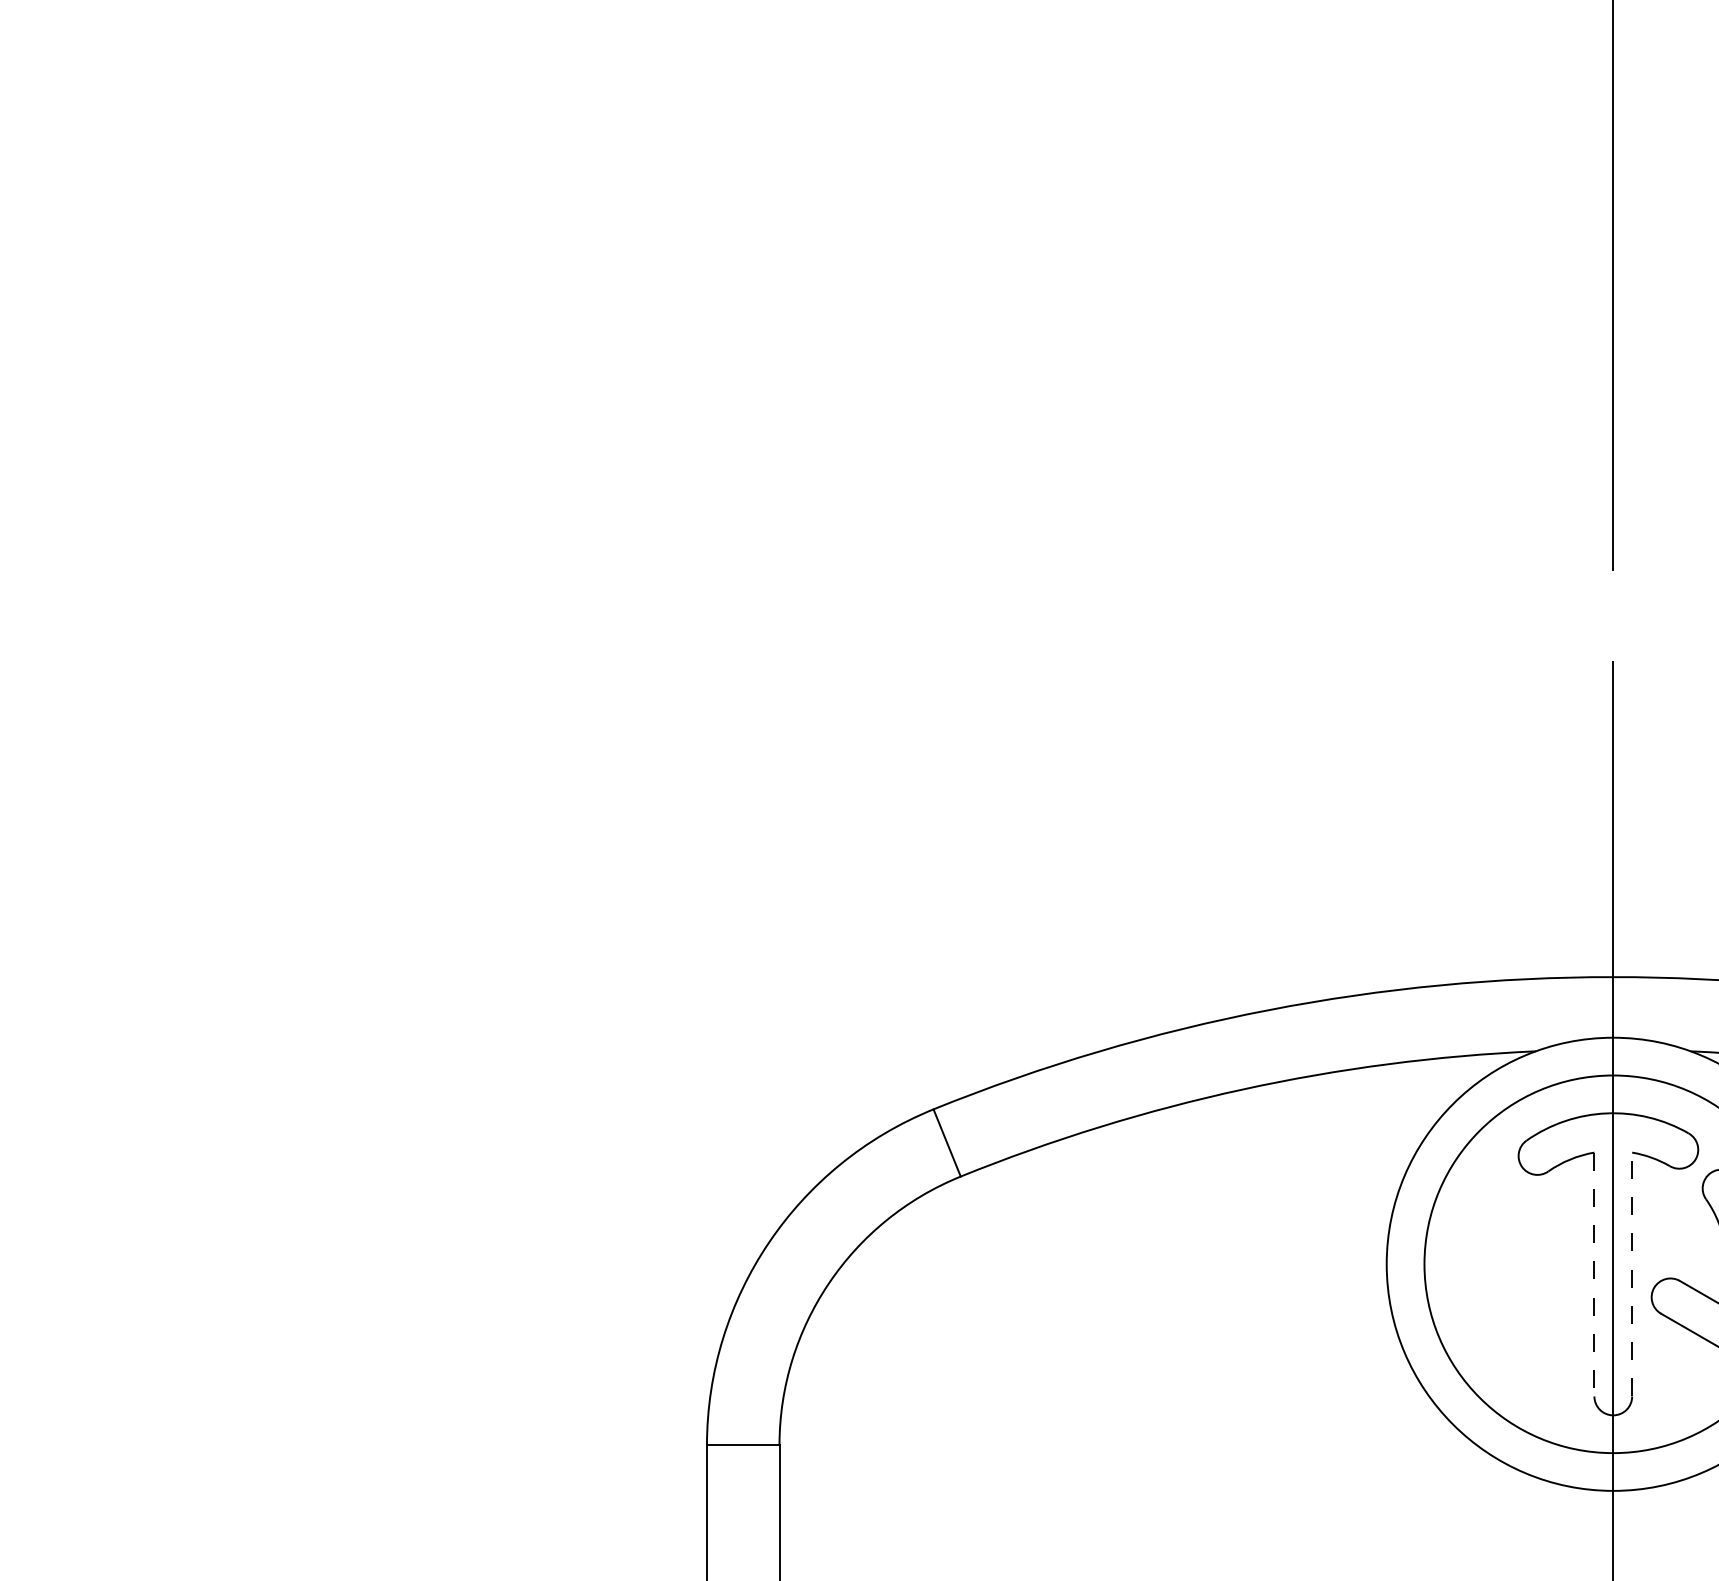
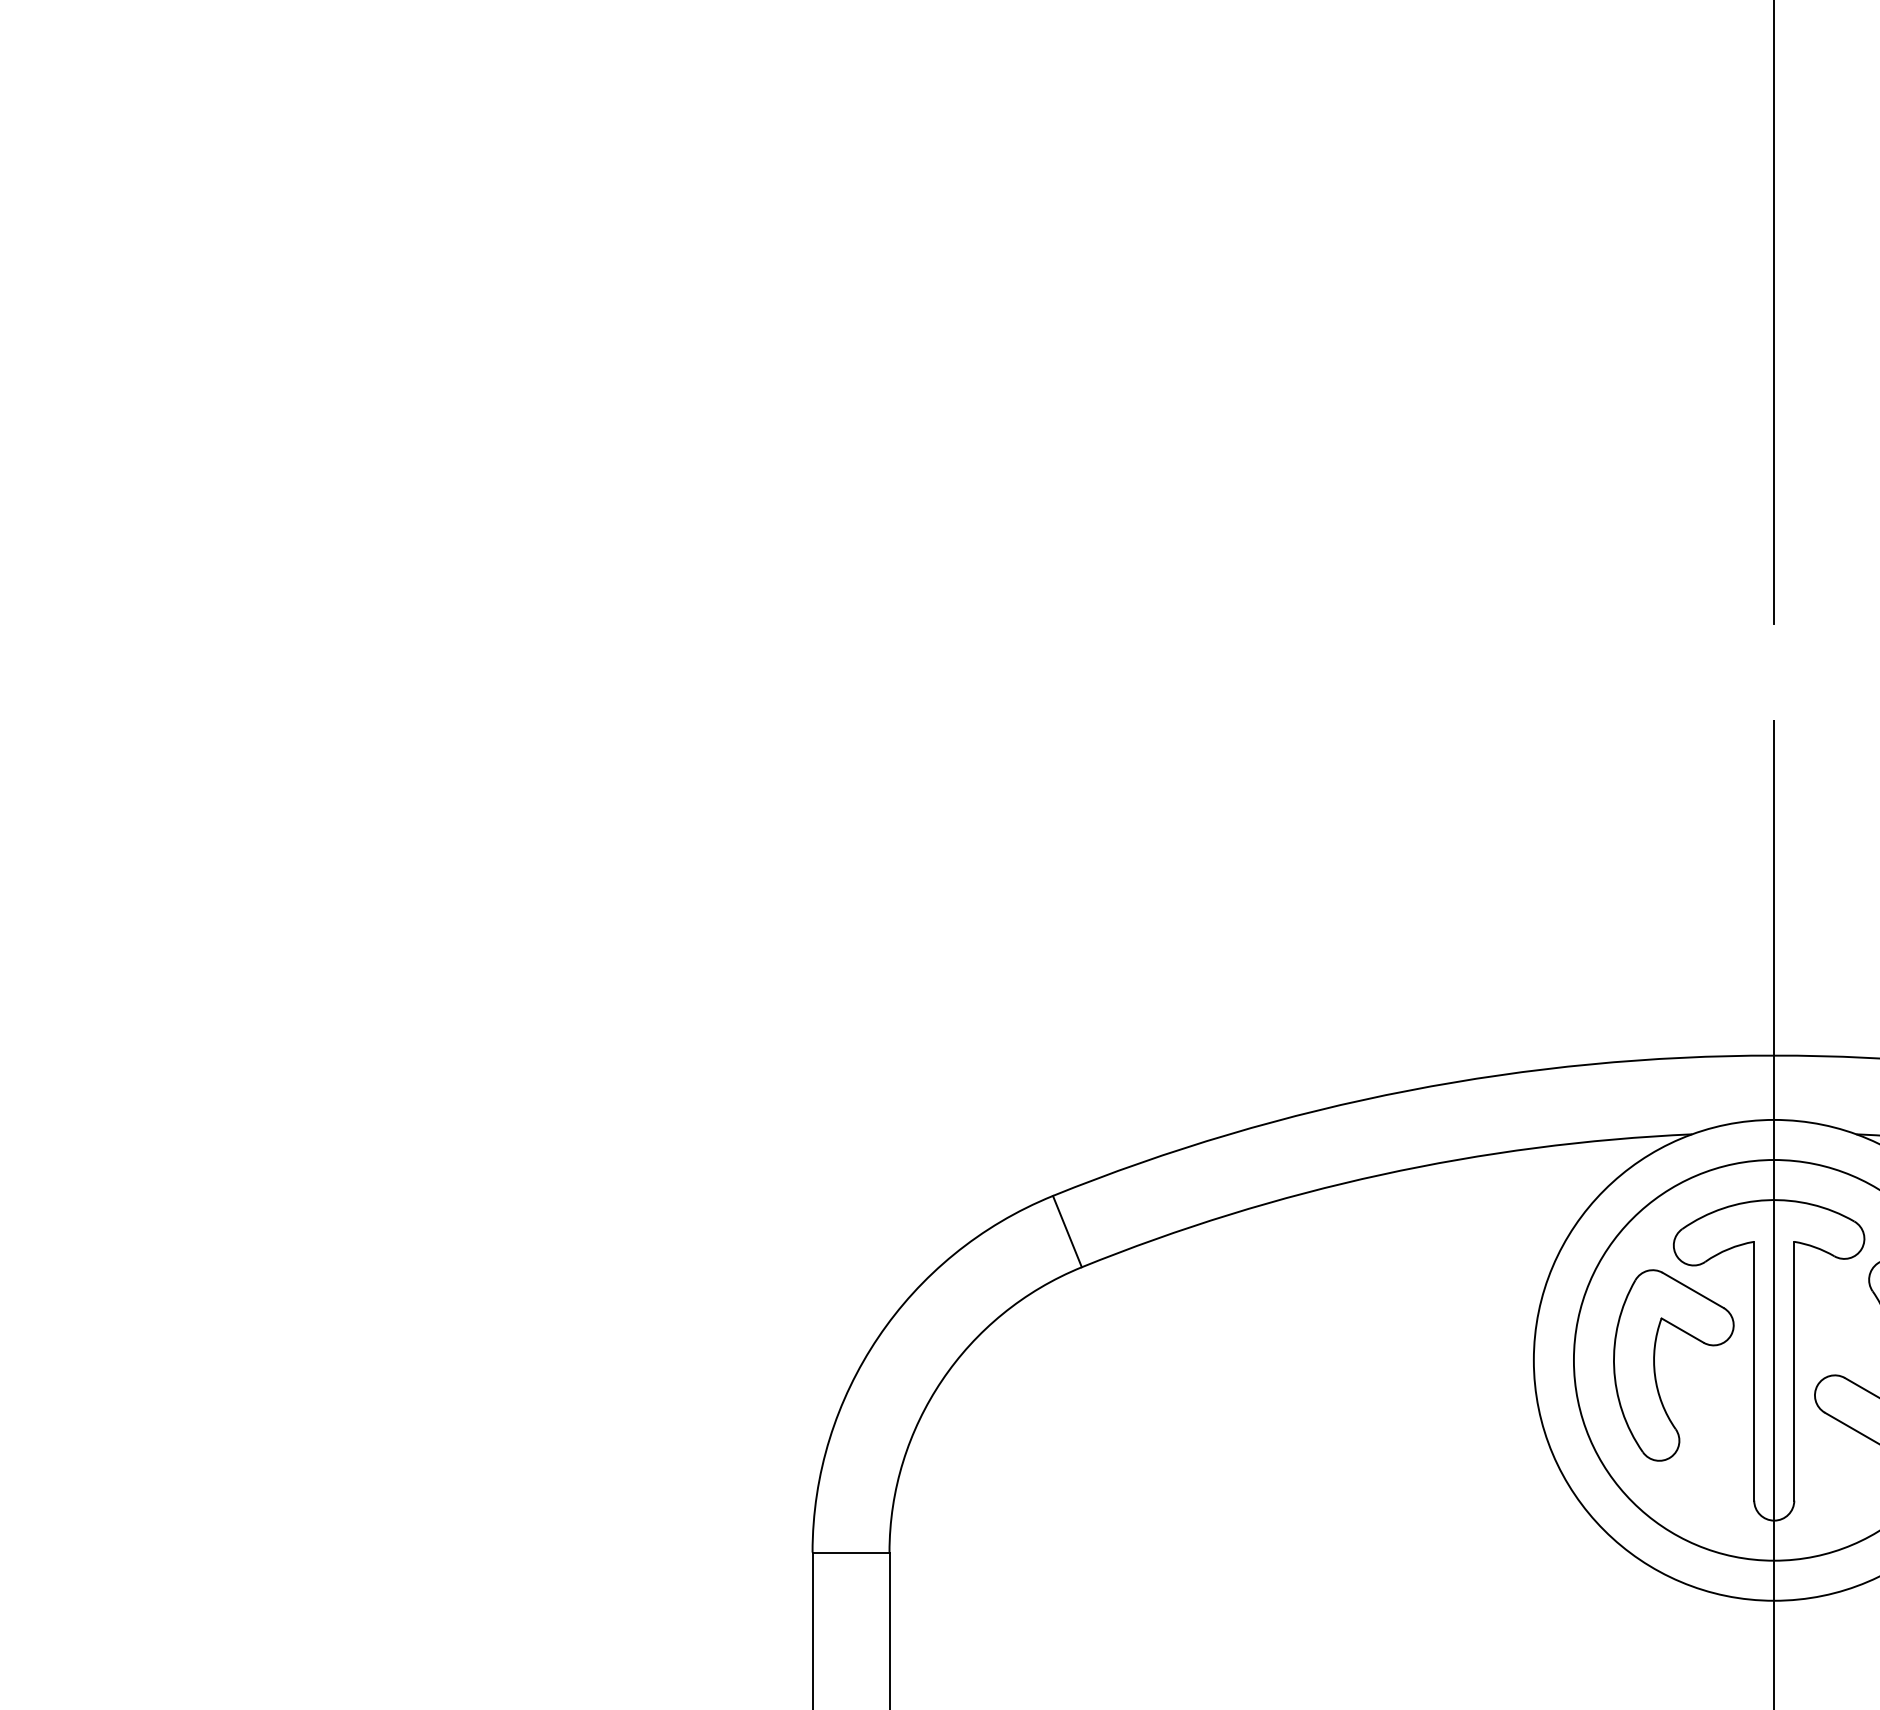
part: (1501, 1269) -> (1655, 1365), added
line: (1632, 1273) -> (1794, 1370), dashed -> solid
line: (1594, 1274) -> (1754, 1371), dashed -> solid

